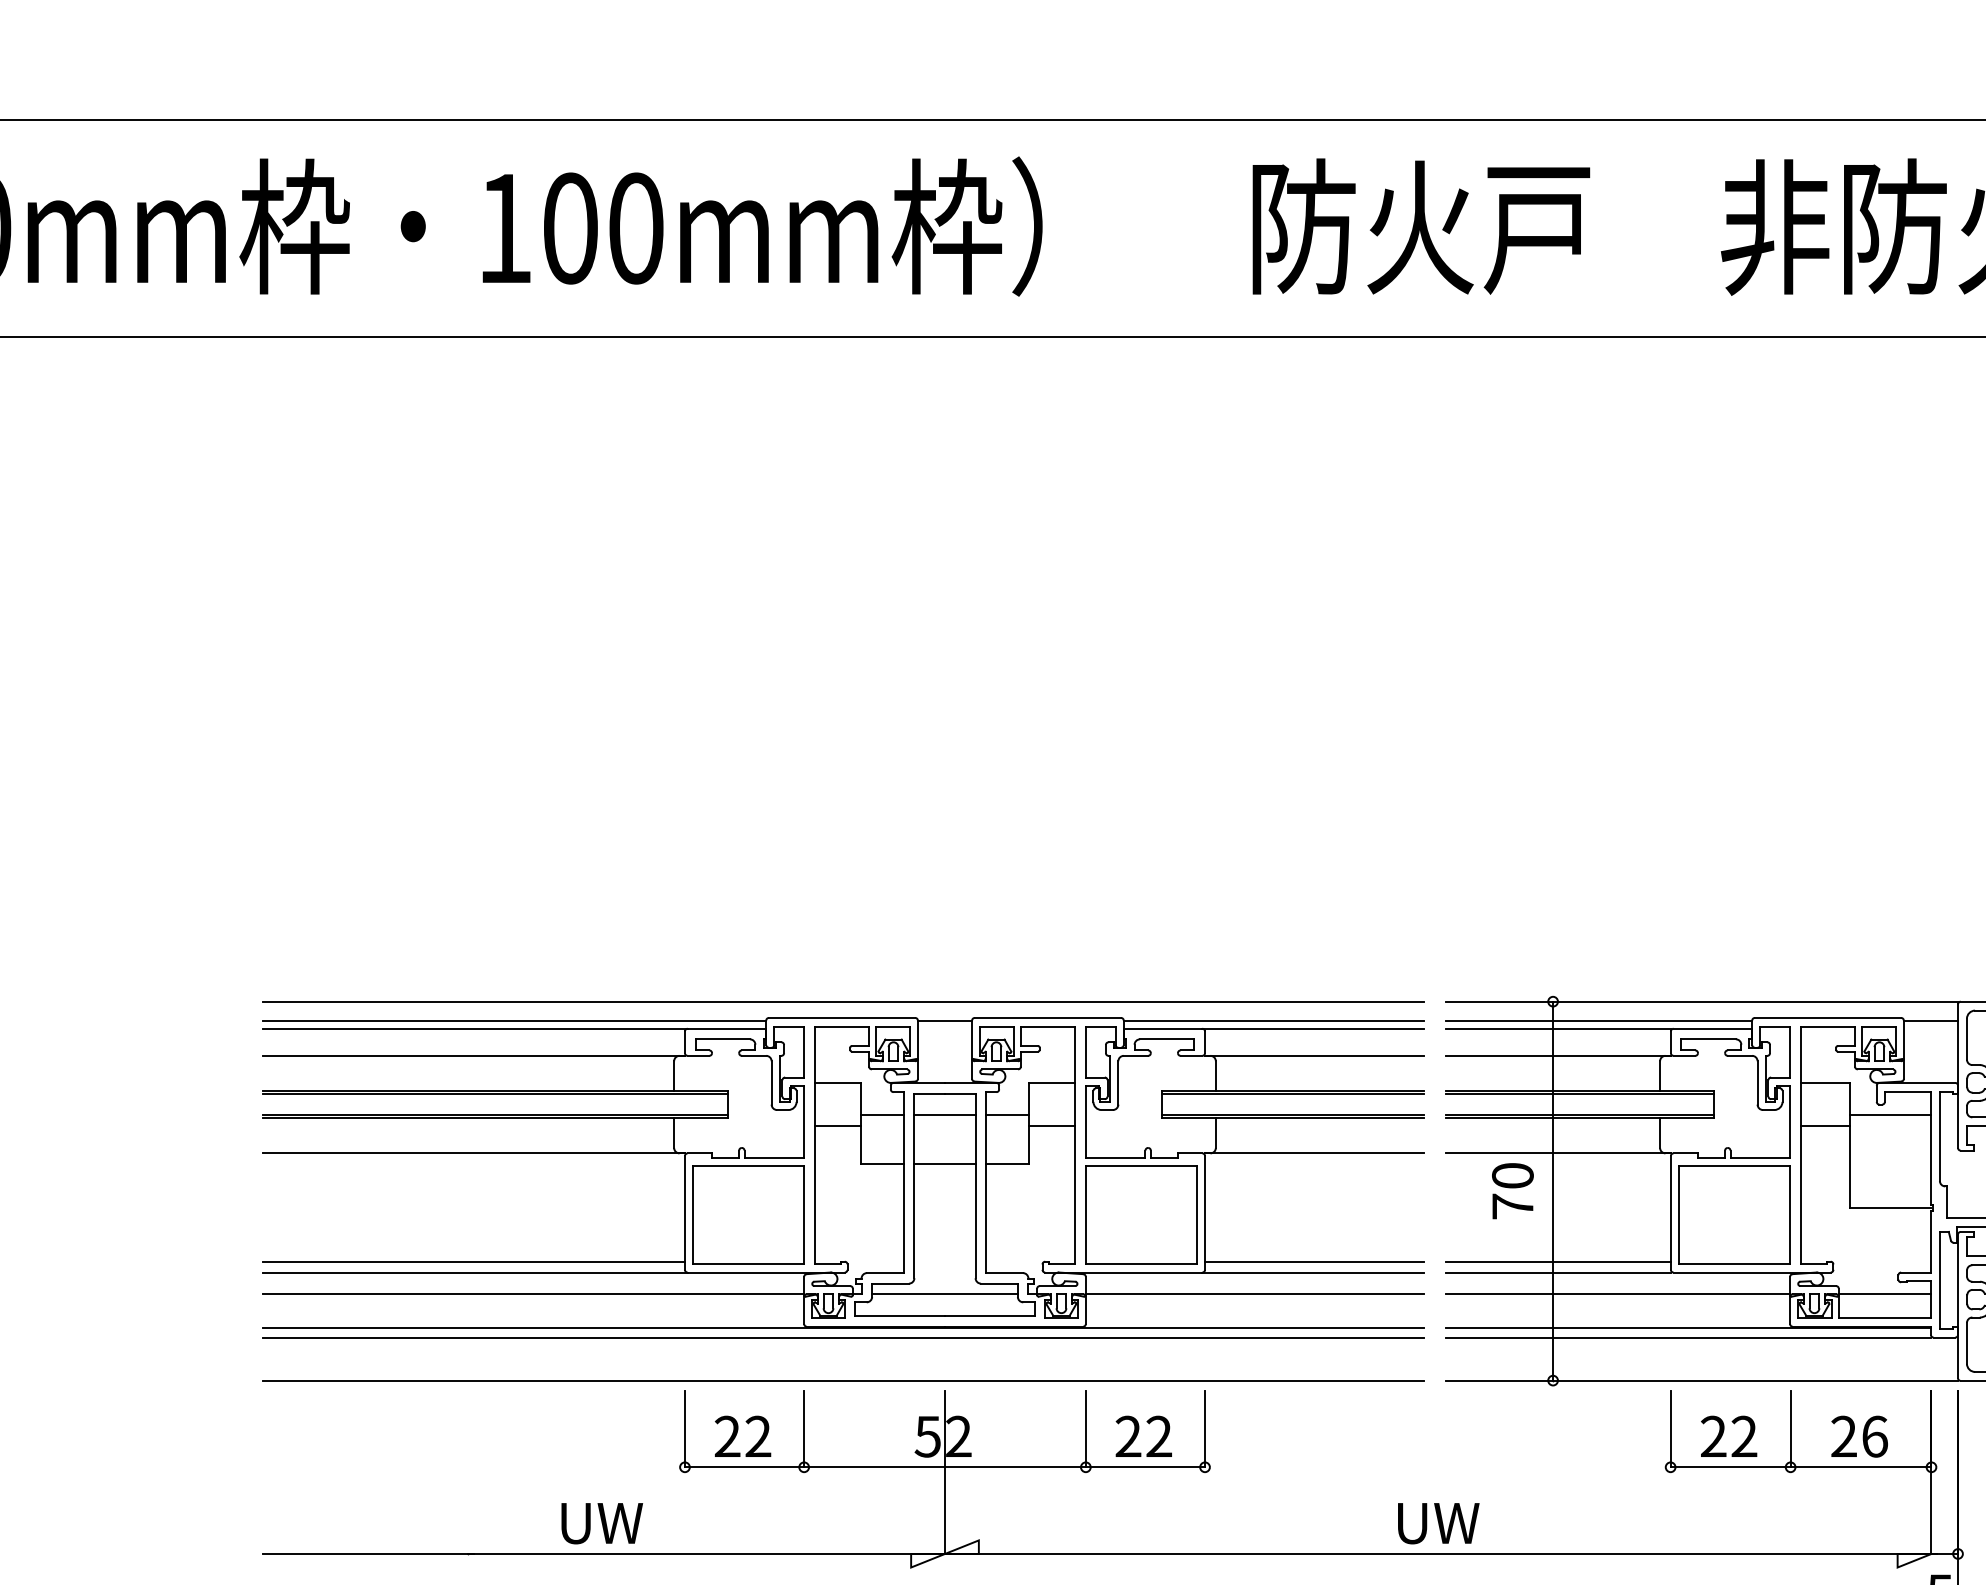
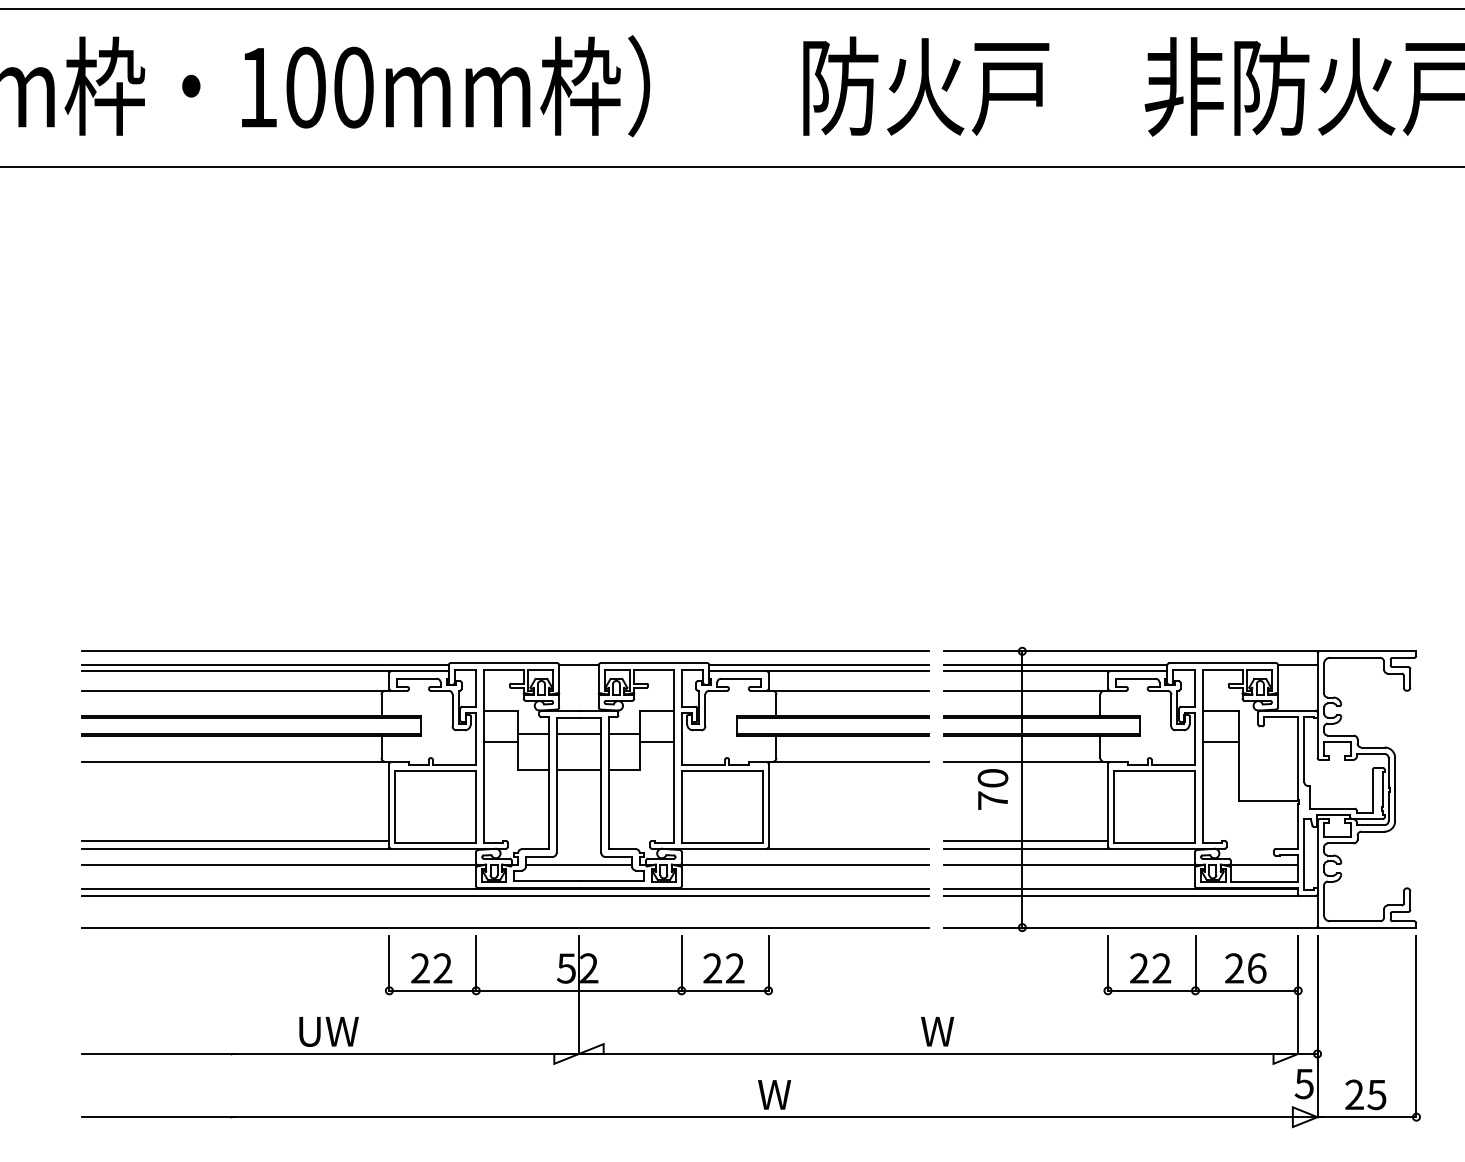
line: (1889, 1115) -> (1267, 734), removed
line: (1314, 1261) -> (848, 840), removed
text: (1438, 1523) -> (938, 1031), UW -> W

